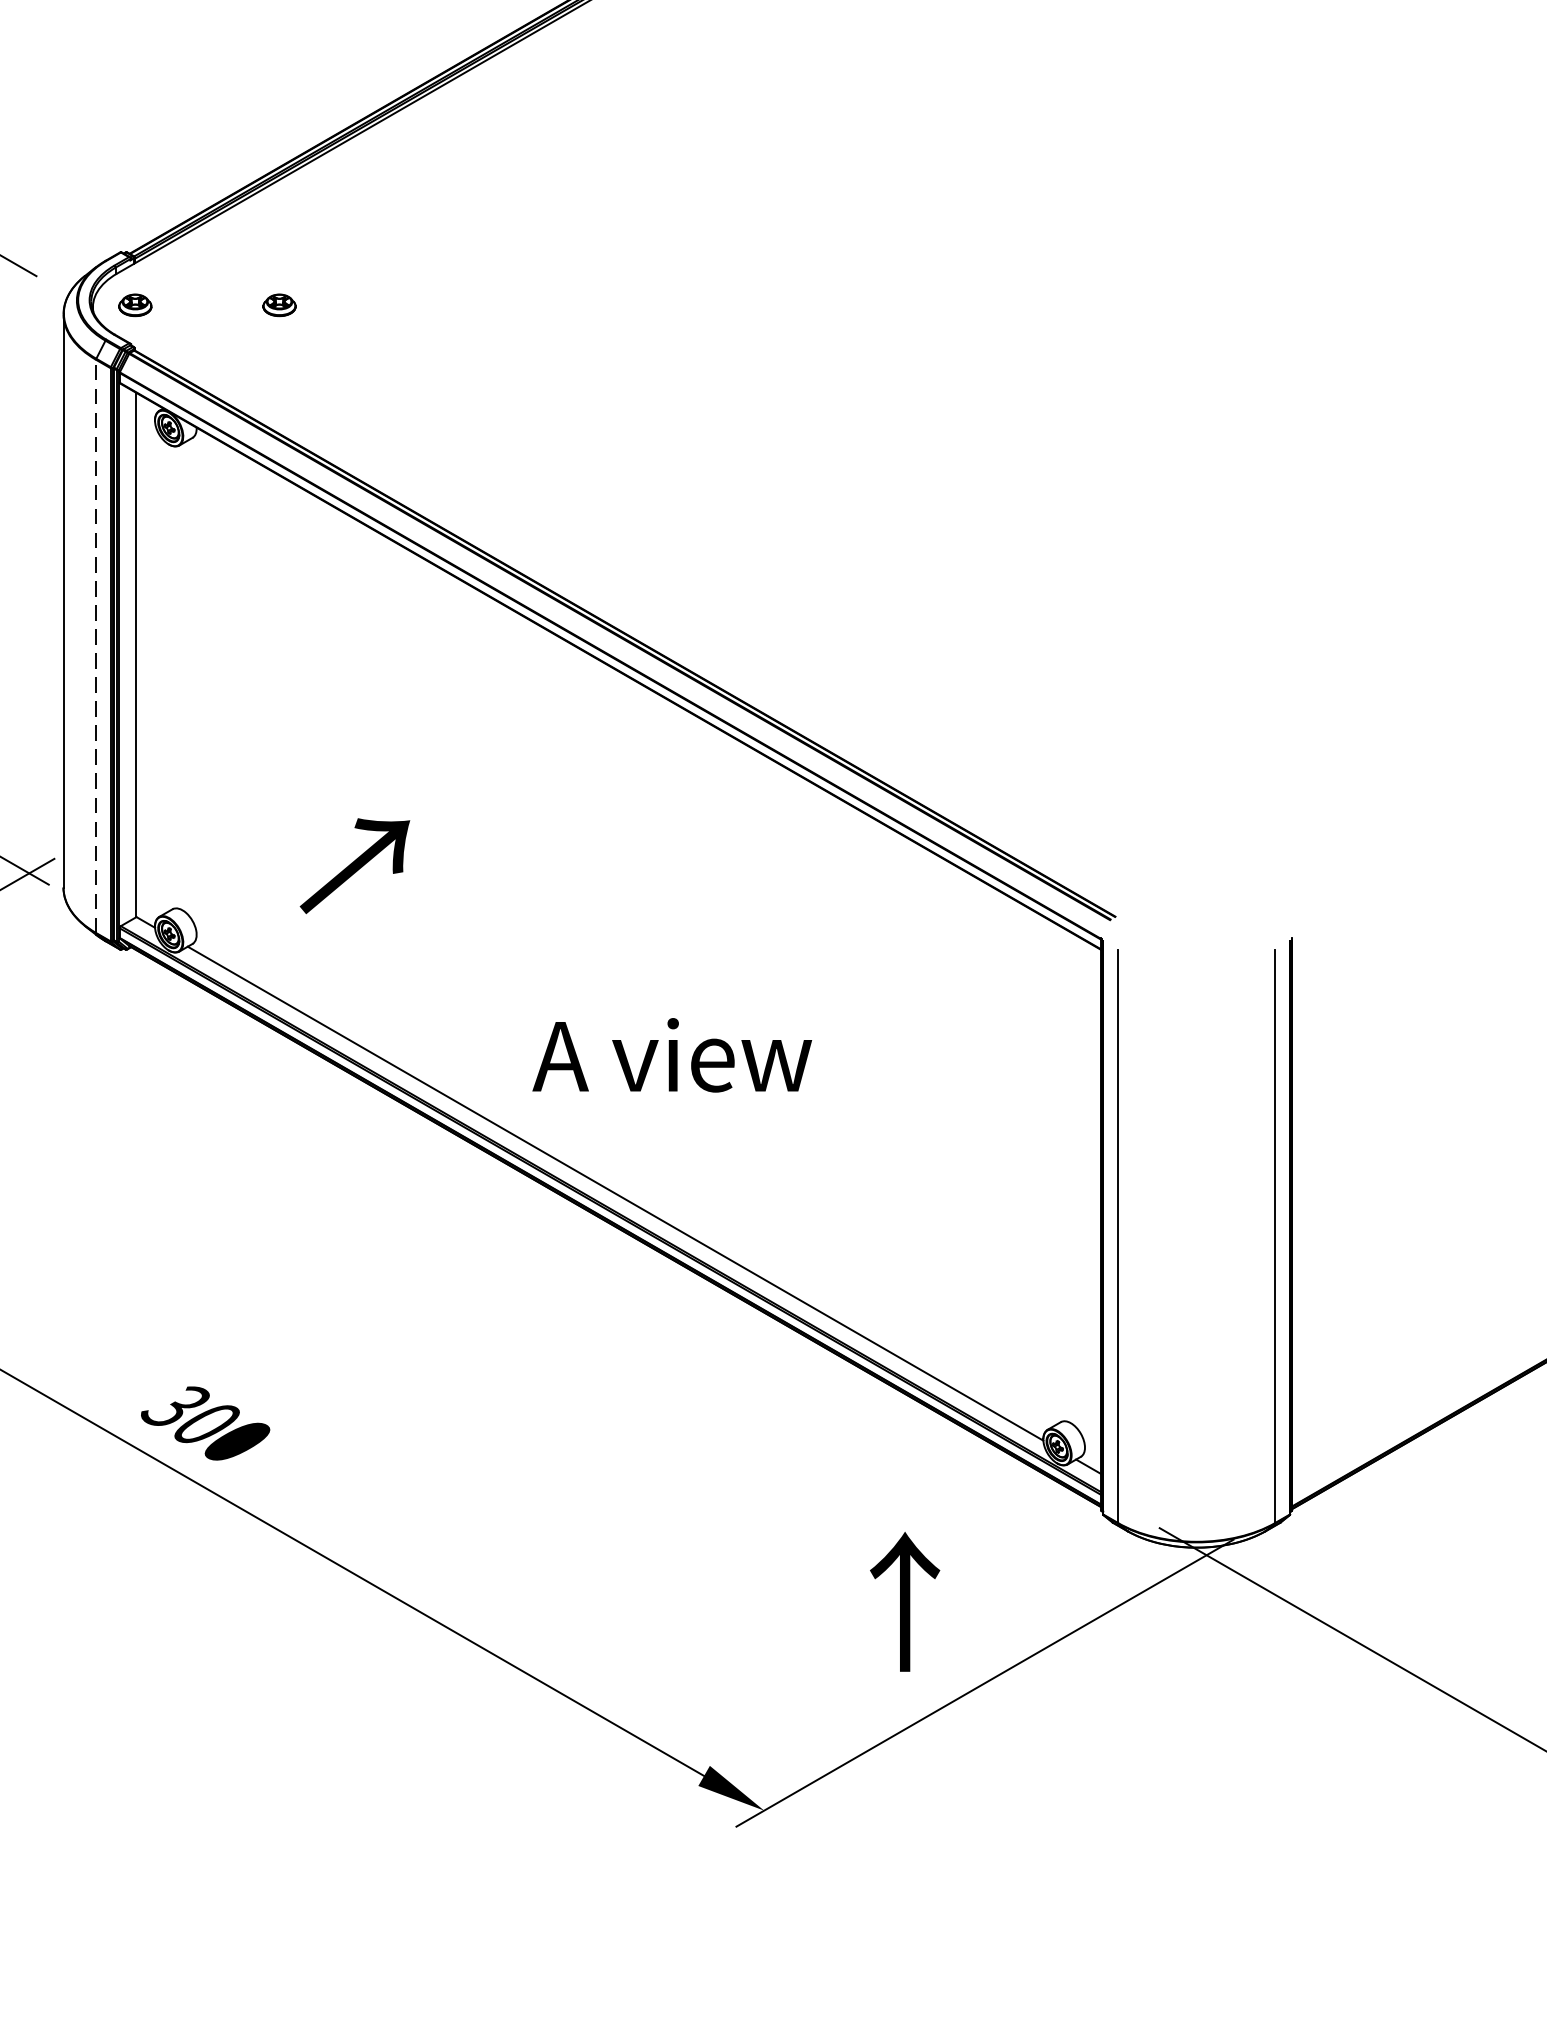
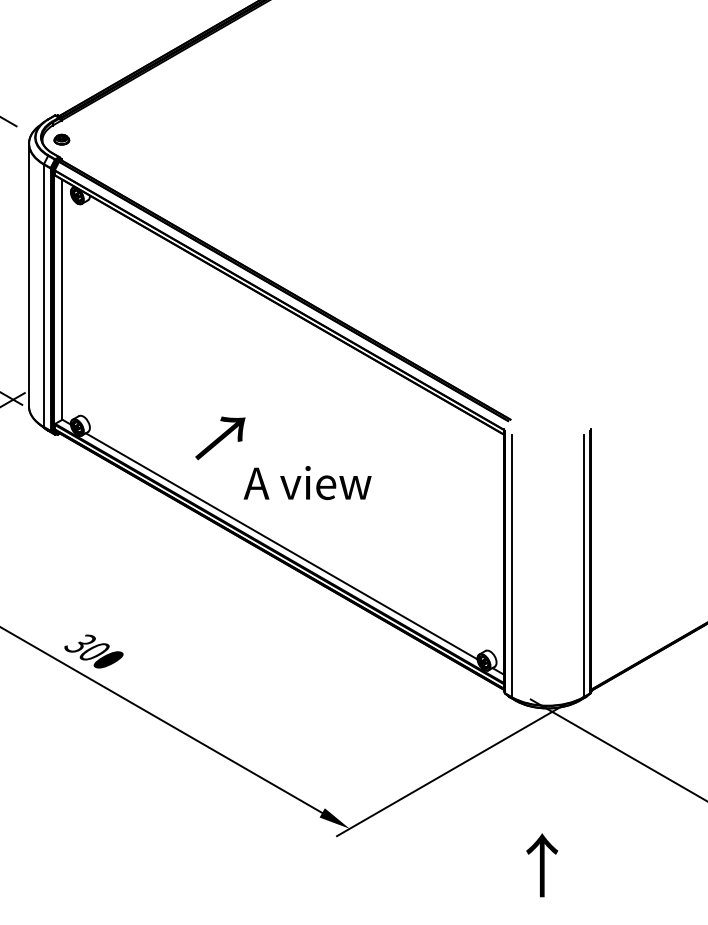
part: (278, 304) -> (127, 139), removed
line: (95, 645) -> (43, 295), dashed -> solid
text: (355, 866) -> (220, 438), moved
text: (905, 1602) -> (542, 865), moved

